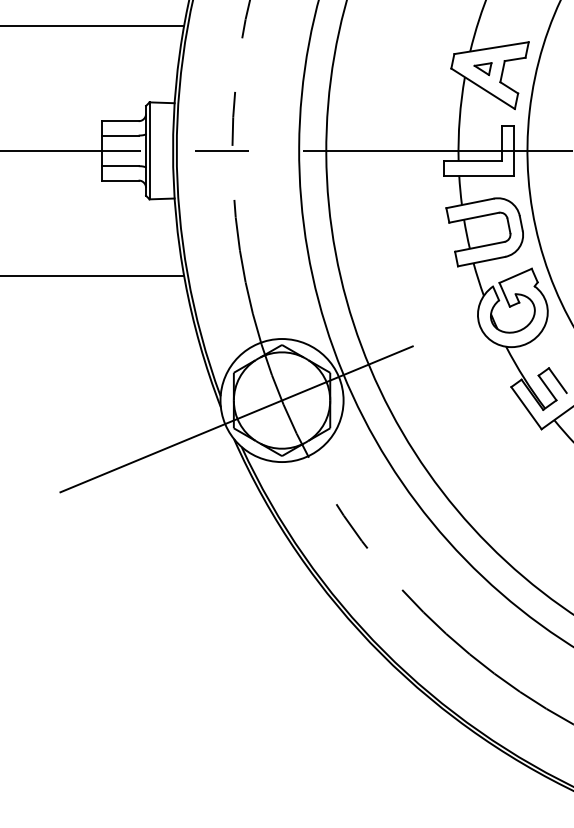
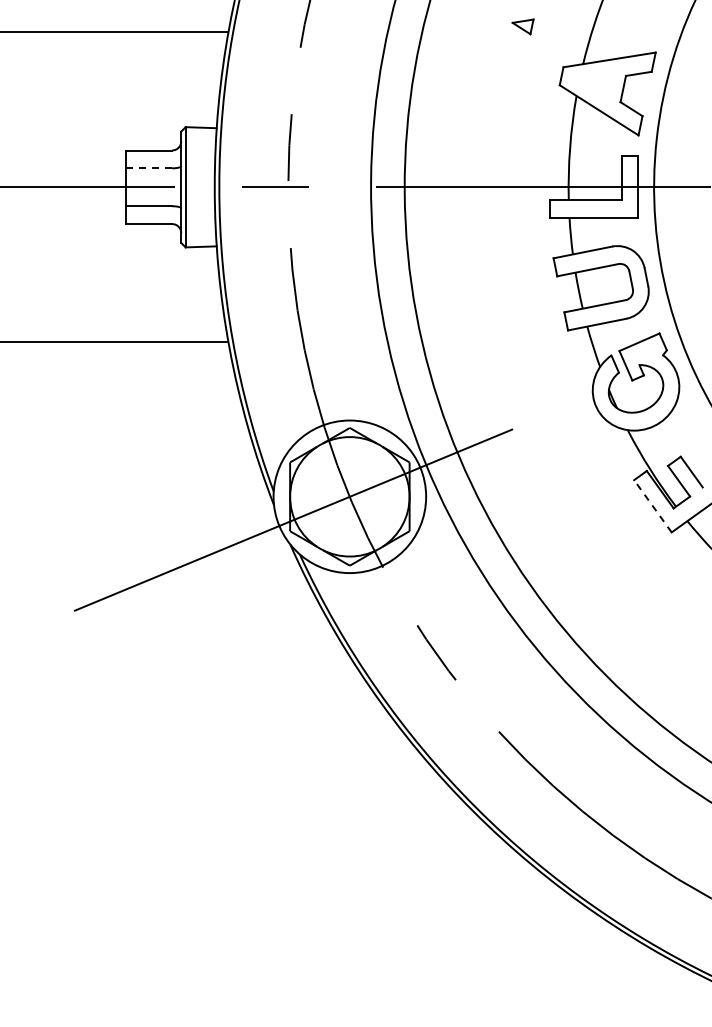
part: (482, 68) -> (522, 26), moved
line: (120, 135) -> (149, 168), solid -> dashed
line: (526, 407) -> (652, 505), solid -> dashed

